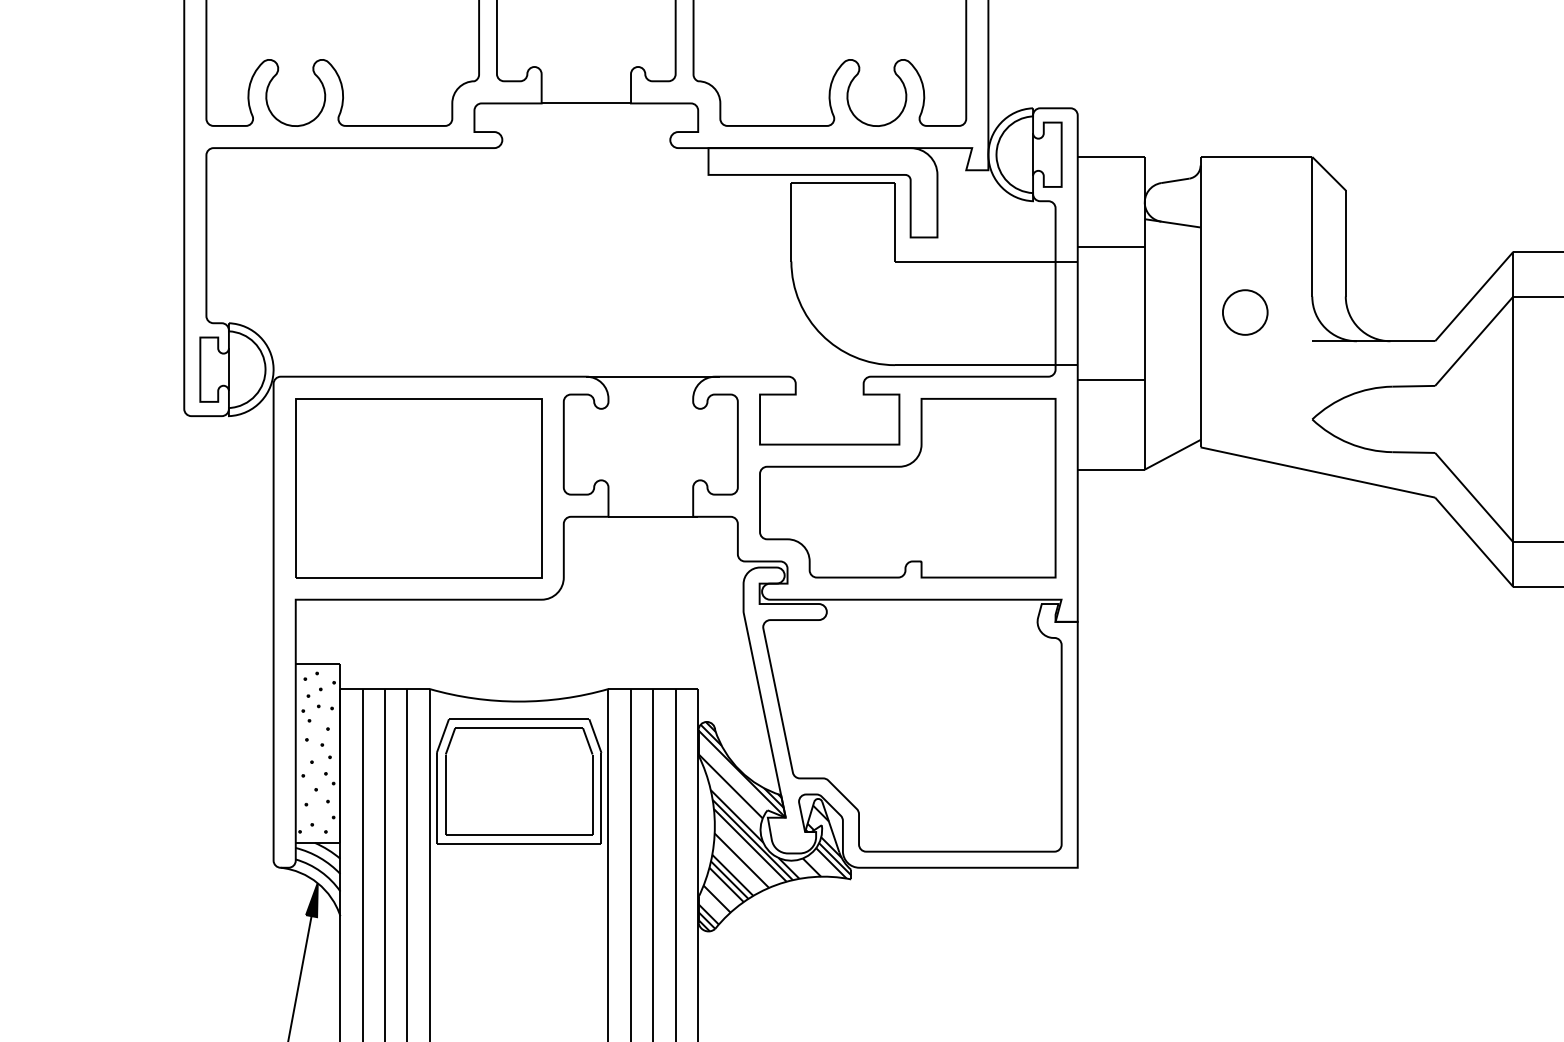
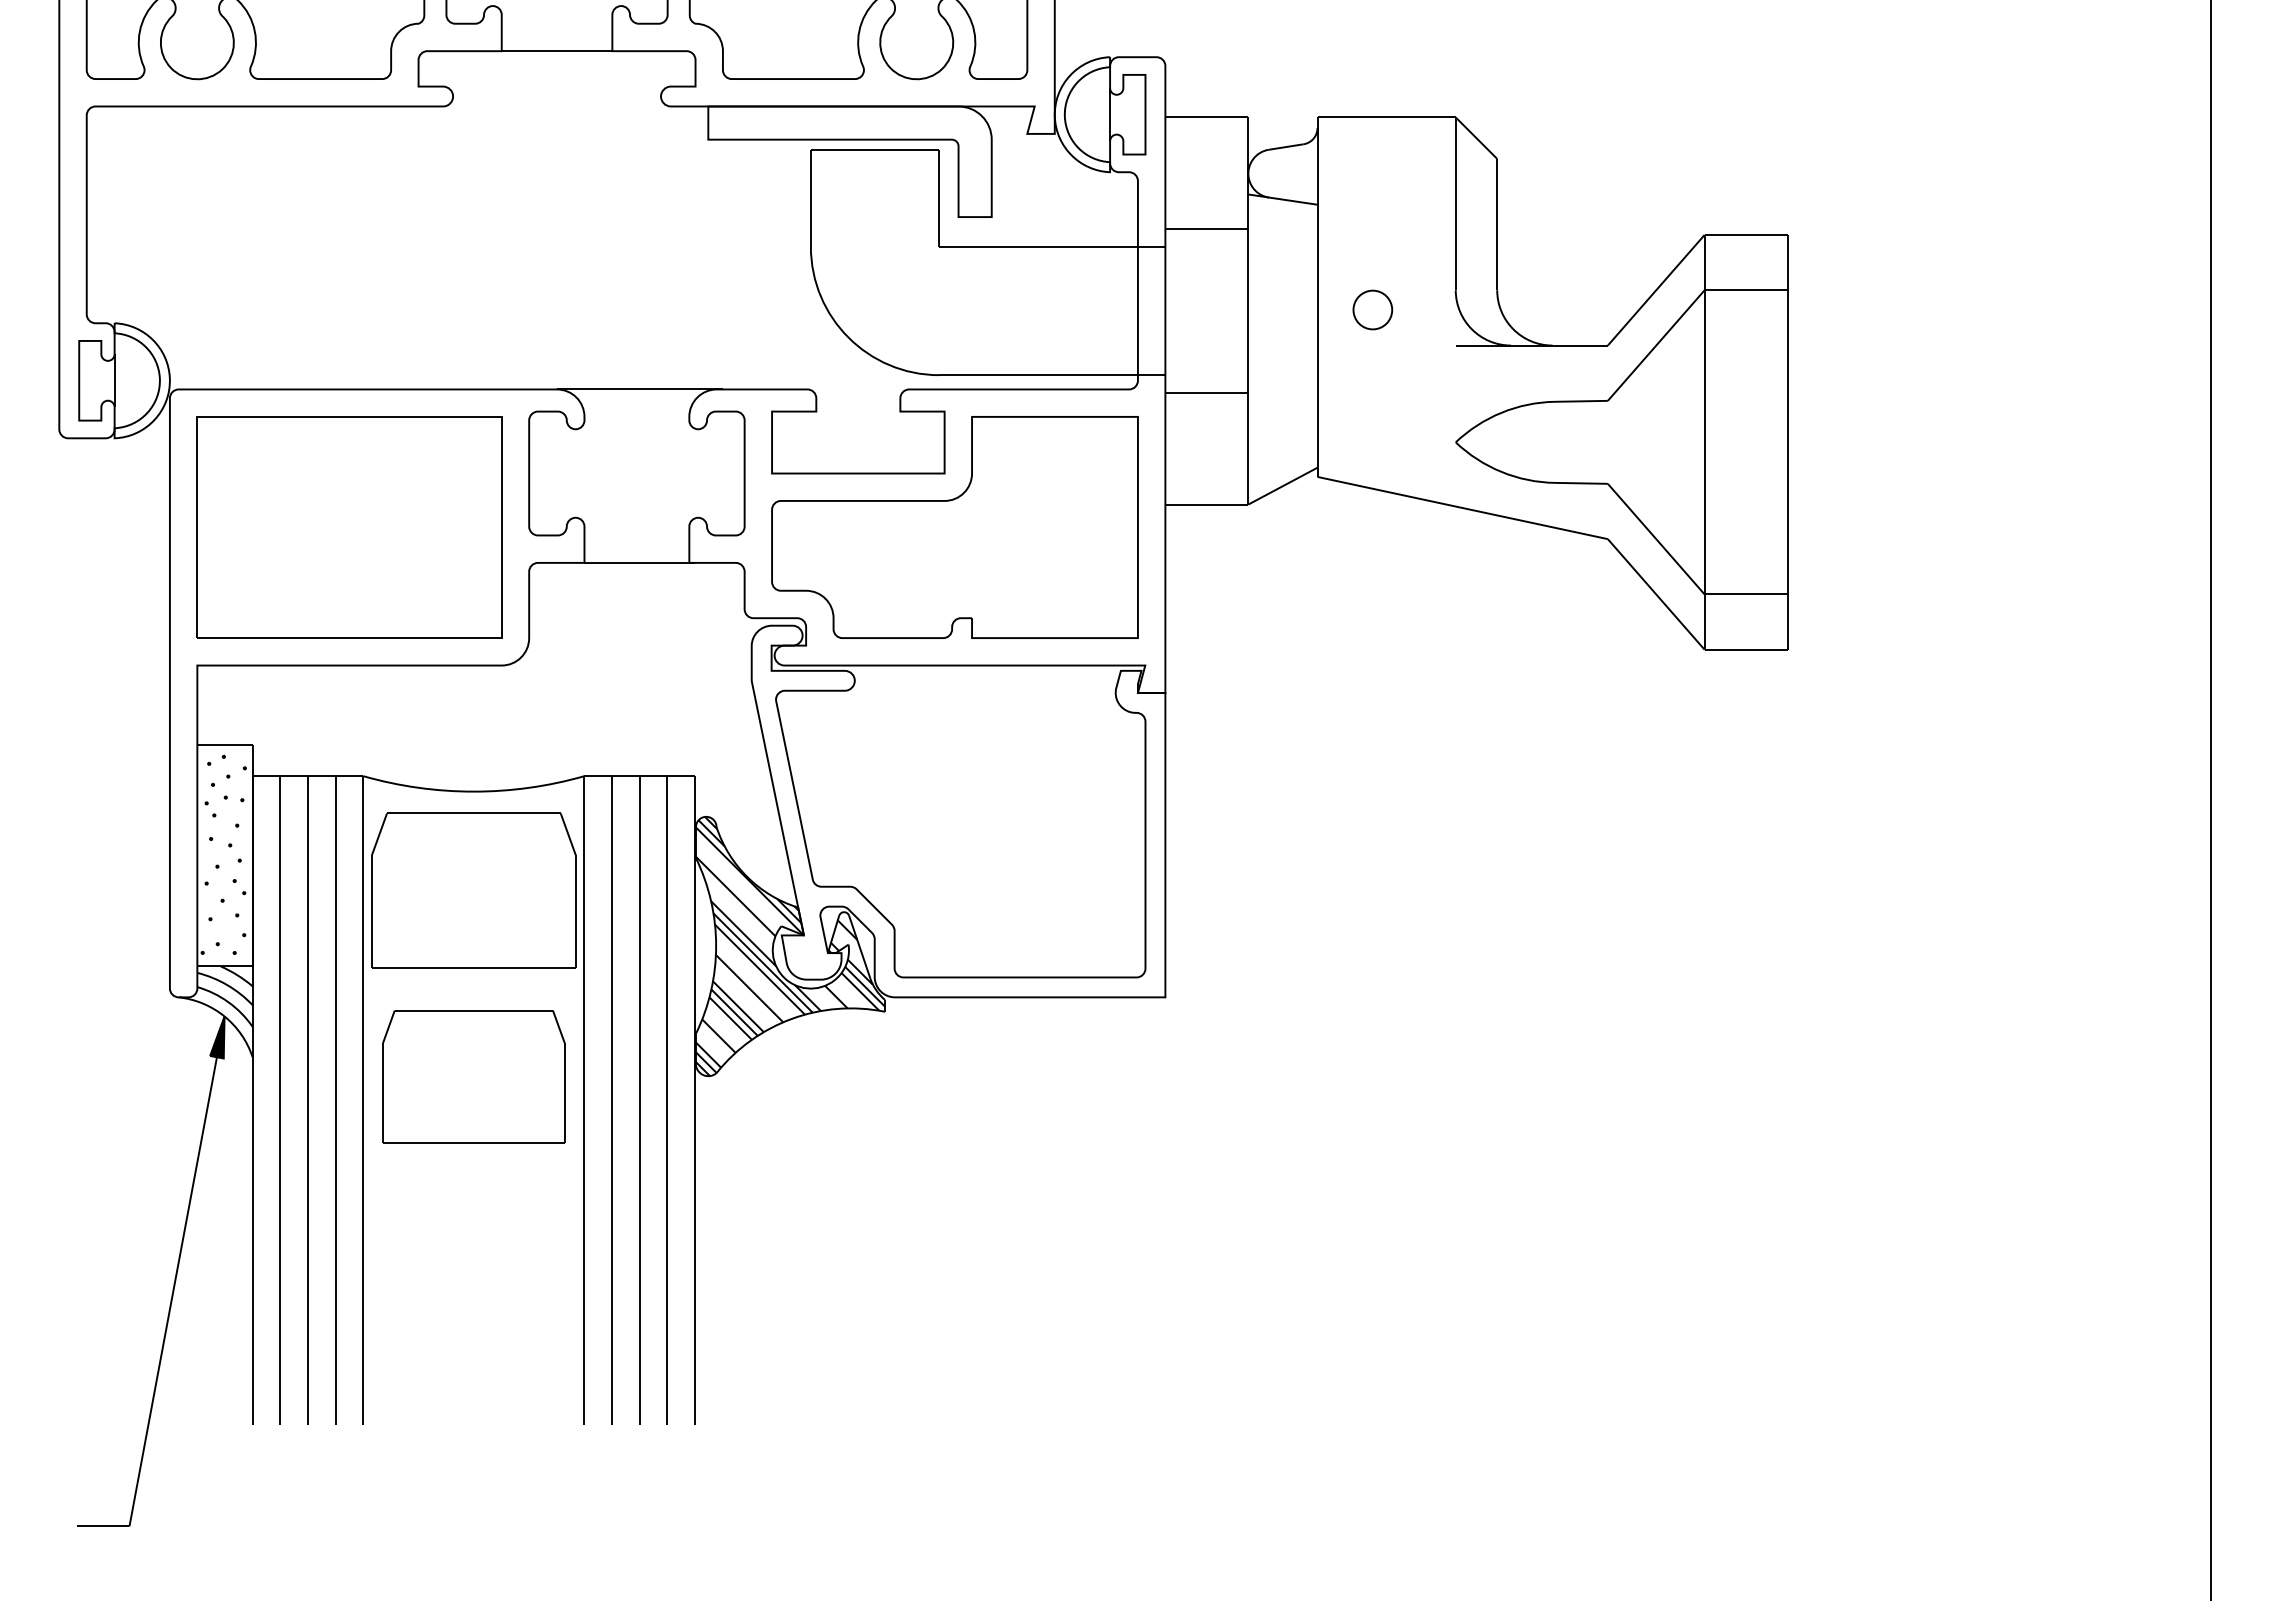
part: (1245, 312) -> (1372, 309), size x0.7
part: (518, 781) -> (473, 1076), moved

